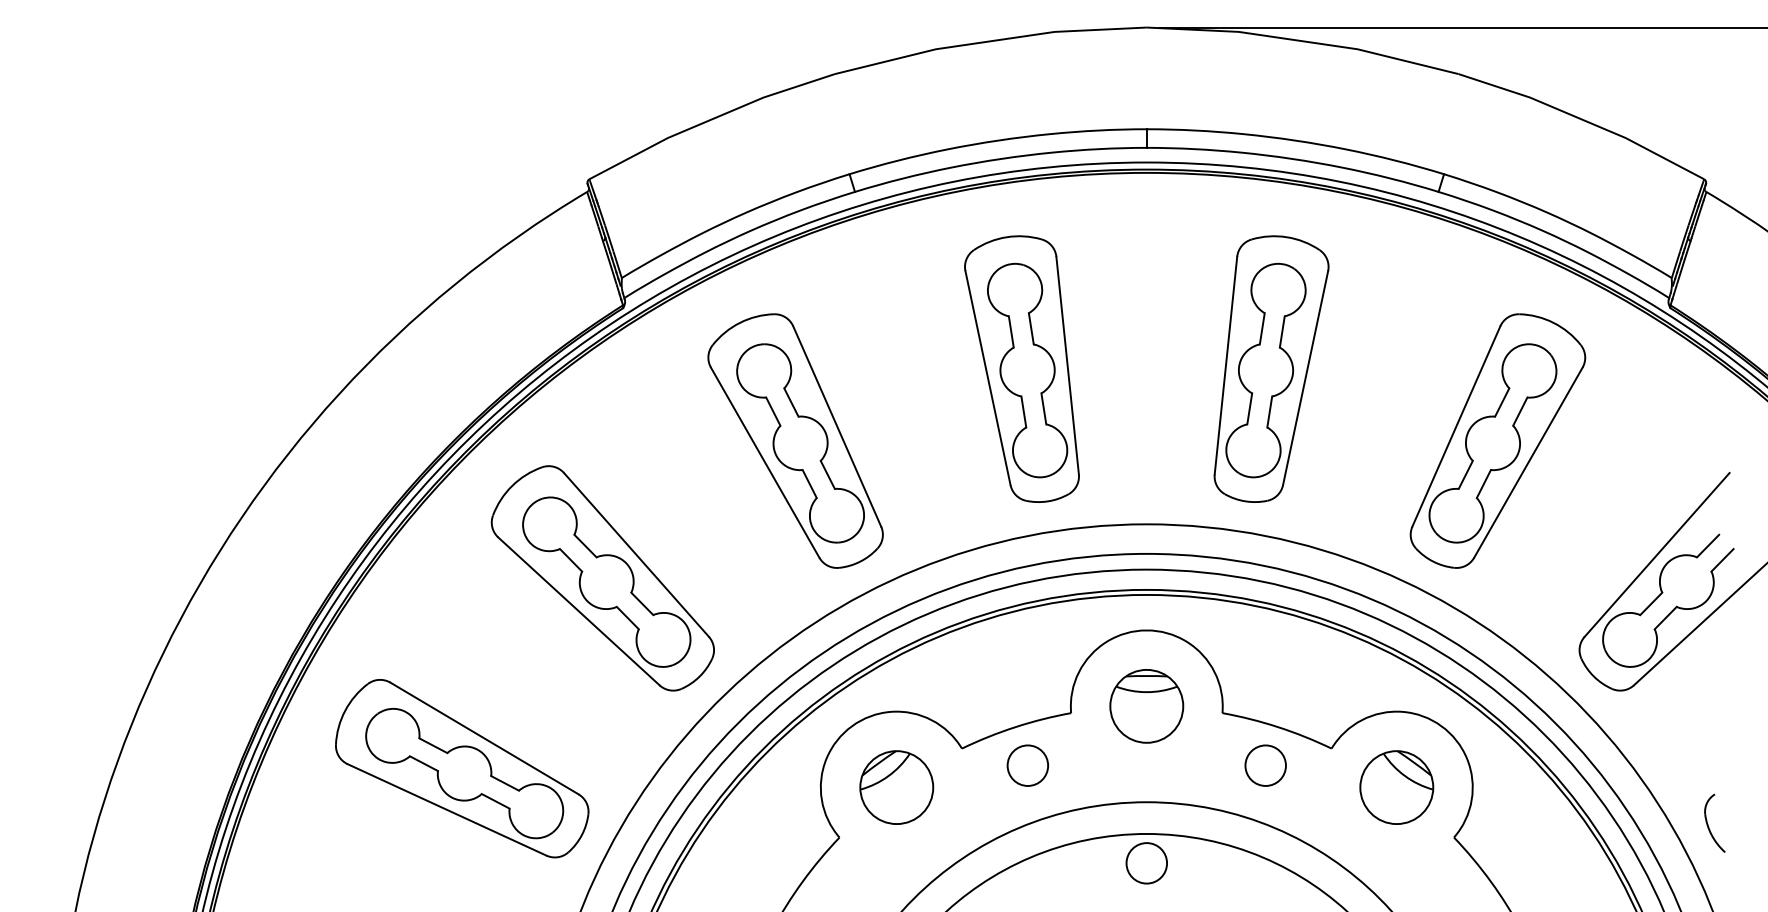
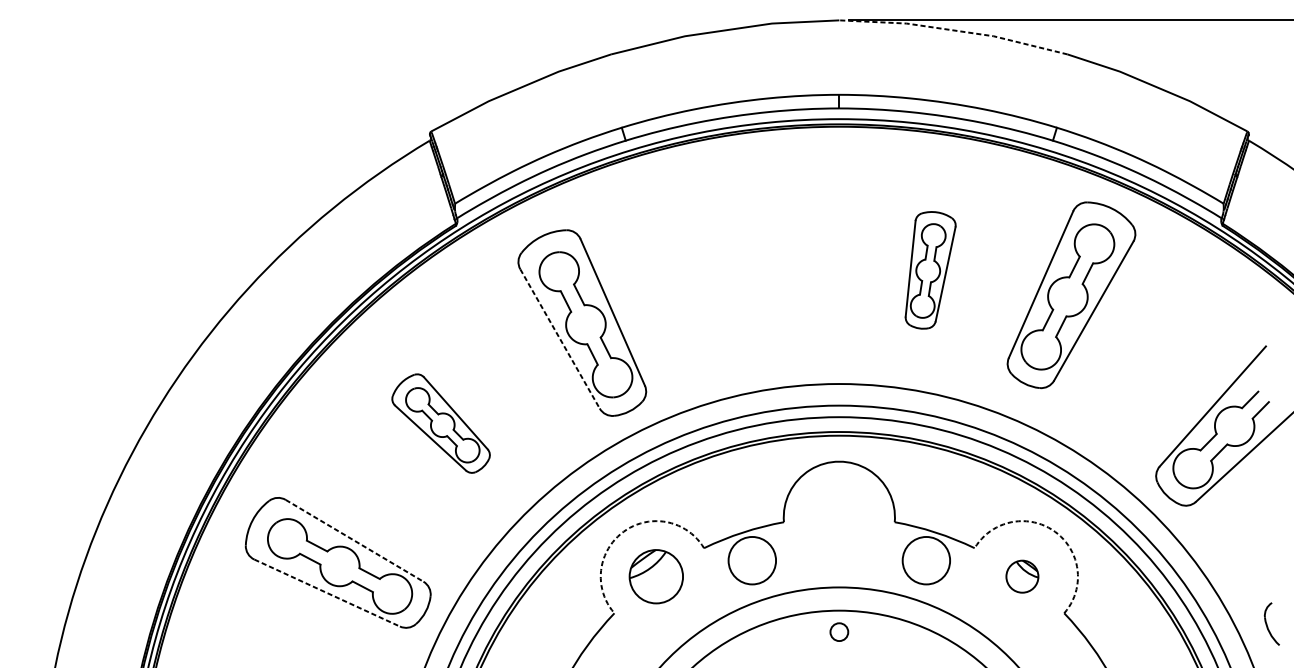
line: (1303, 41) -> (954, 30), solid -> dashed
part: (1021, 368) -> (747, 269), removed
part: (1271, 368) -> (930, 269), size x0.6
part: (1497, 440) -> (1071, 294), moved
line: (765, 463) -> (560, 339), solid -> dashed
part: (602, 578) -> (440, 423), size x0.6
part: (1146, 706) -> (839, 517), removed
arc: (852, 726) -> (623, 532), solid -> dashed
arc: (1441, 726) -> (1055, 532), solid -> dashed
line: (485, 738) -> (355, 540), solid -> dashed
circle: (1027, 765) -> (752, 560), size x1.6
circle: (1265, 765) -> (926, 560), size x1.6
part: (1396, 787) -> (1022, 576), size x0.6
line: (447, 810) -> (327, 593), solid -> dashed
part: (1708, 824) -> (1267, 624), moved
circle: (1146, 863) -> (839, 632), size x0.6

